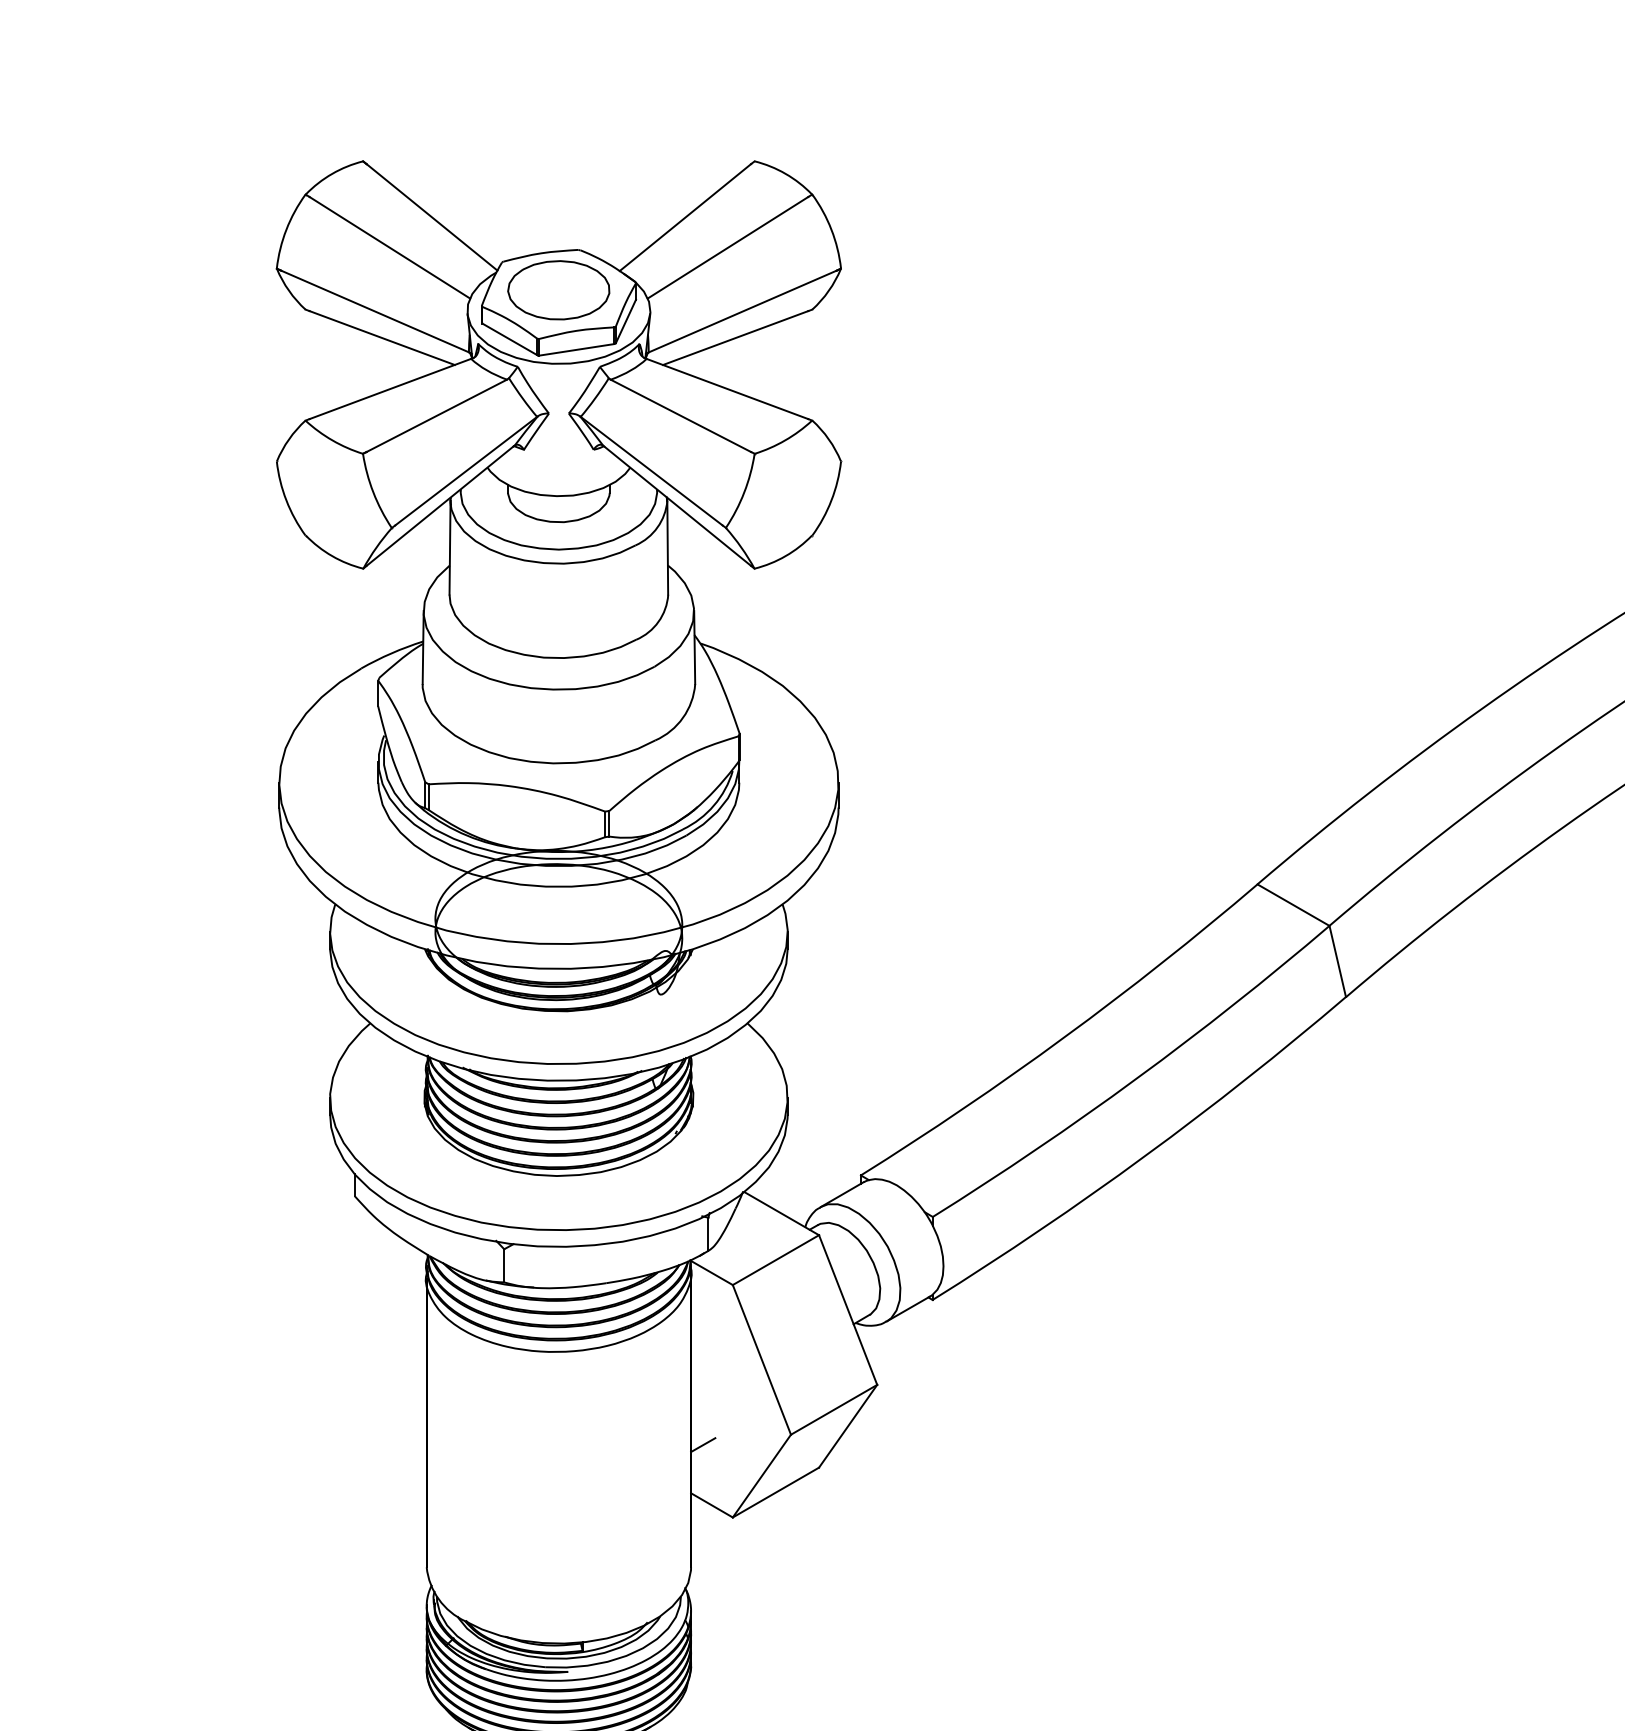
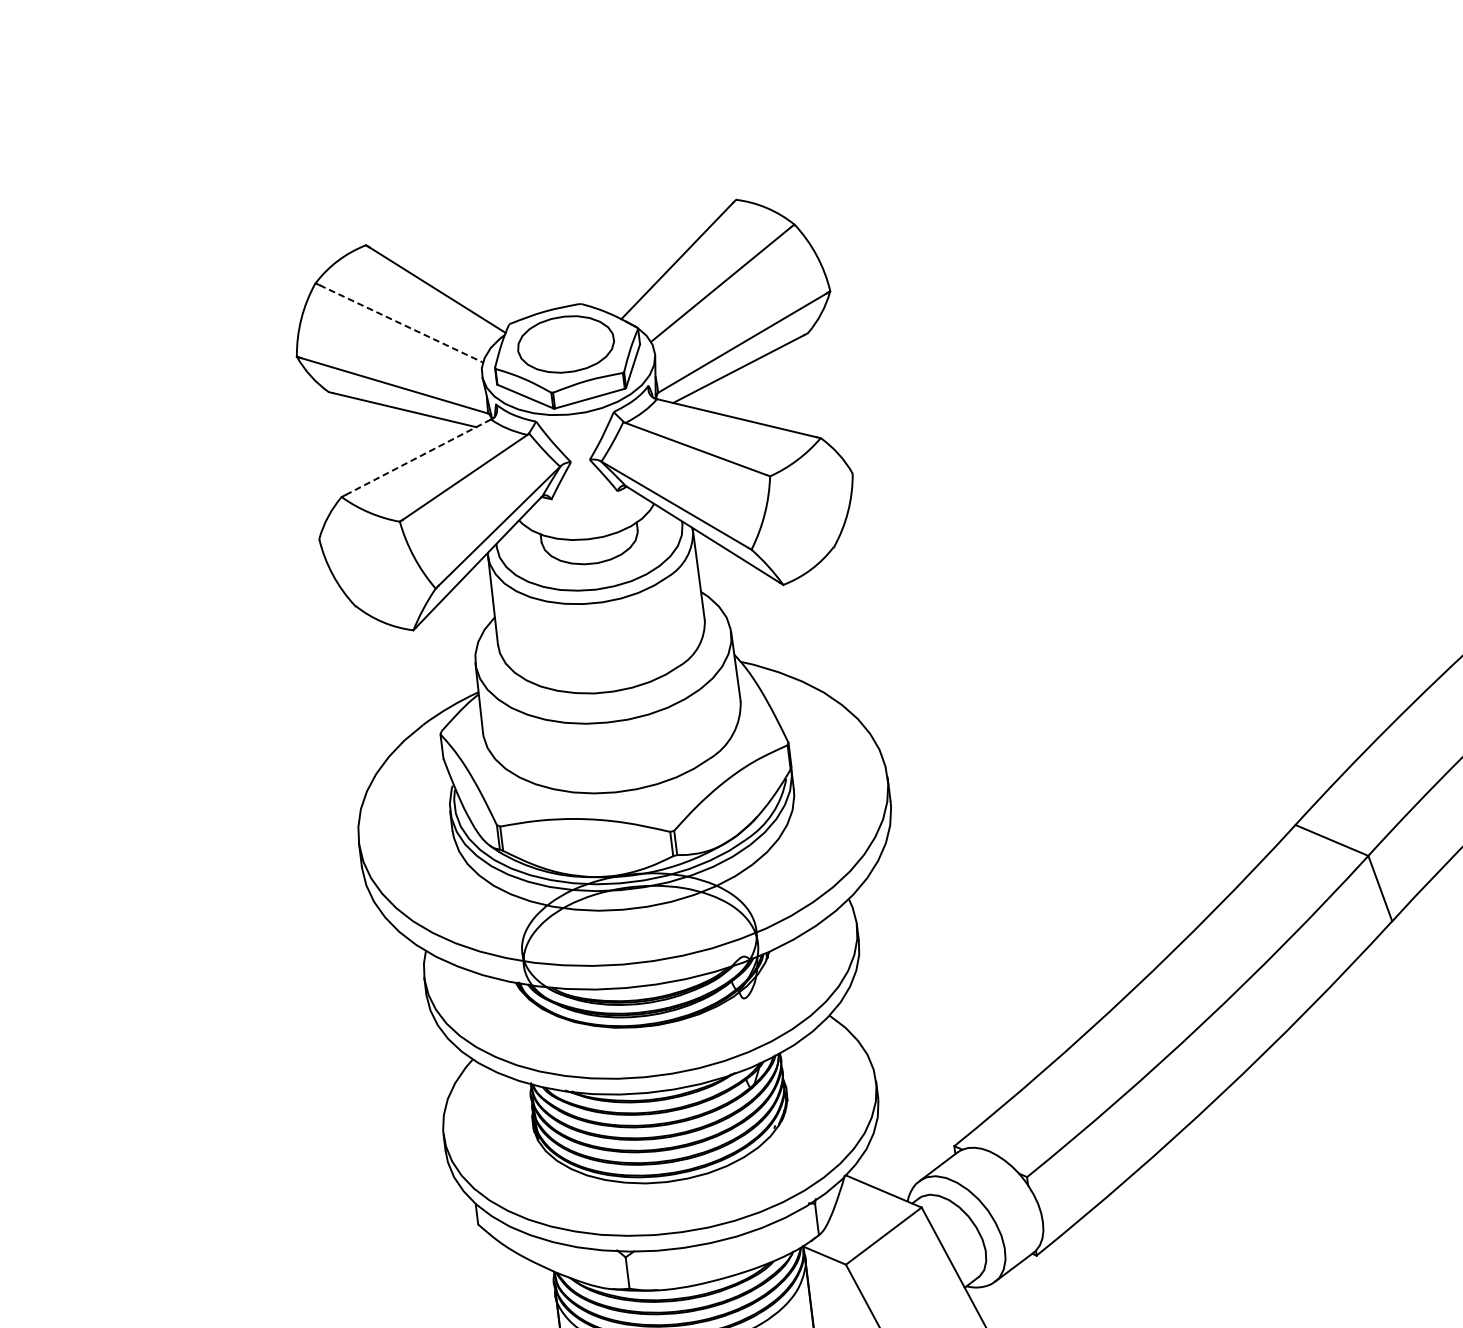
line: (389, 247) -> (400, 323), solid -> dashed
line: (389, 389) -> (417, 457), solid -> dashed

